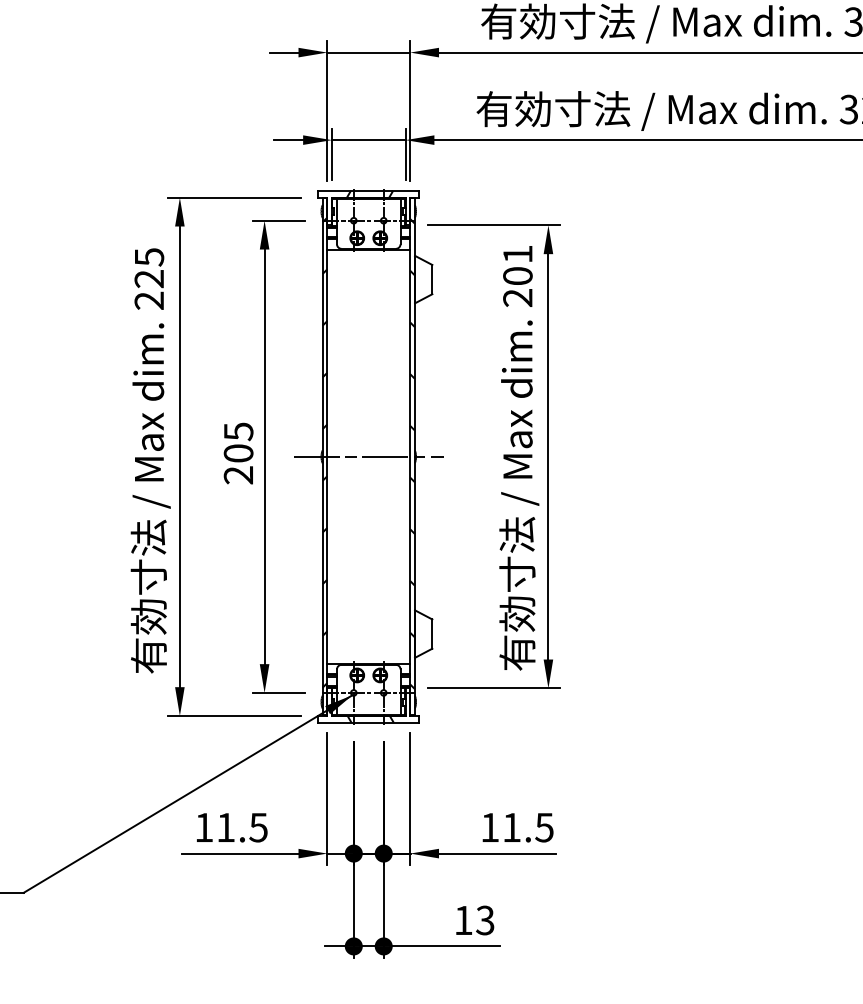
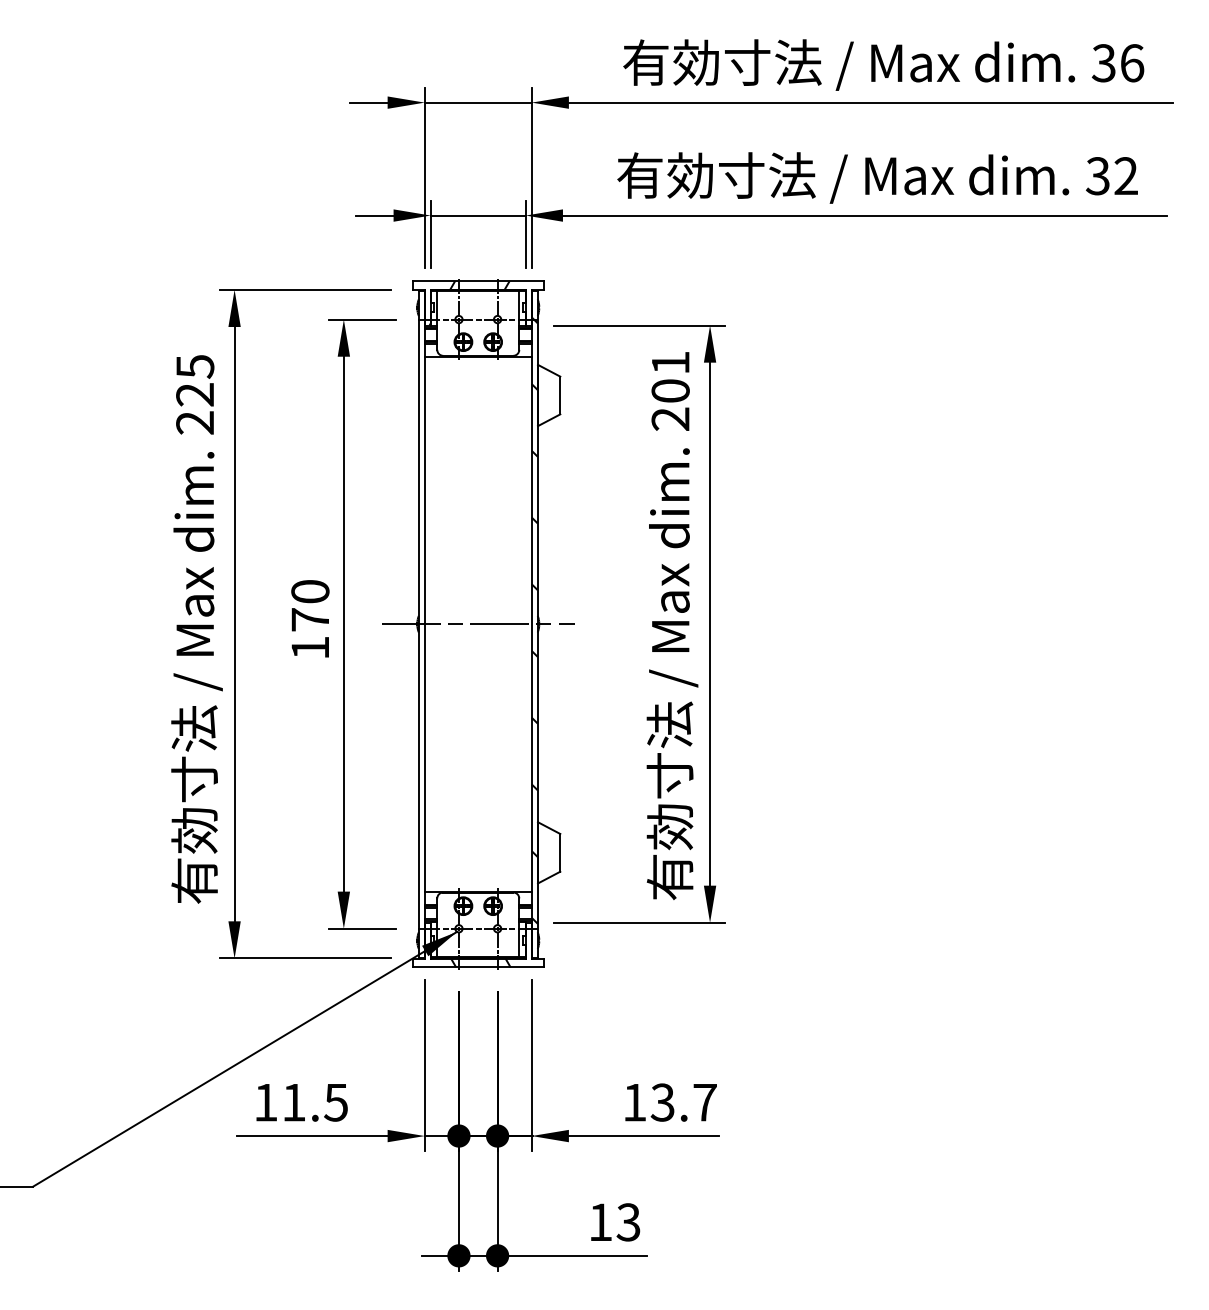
hatch: (324, 452) -> (421, 618), removed
text: (238, 453) -> (310, 619), 205 -> 170
text: (527, 827) -> (683, 1102), 11.5 -> 13.7

